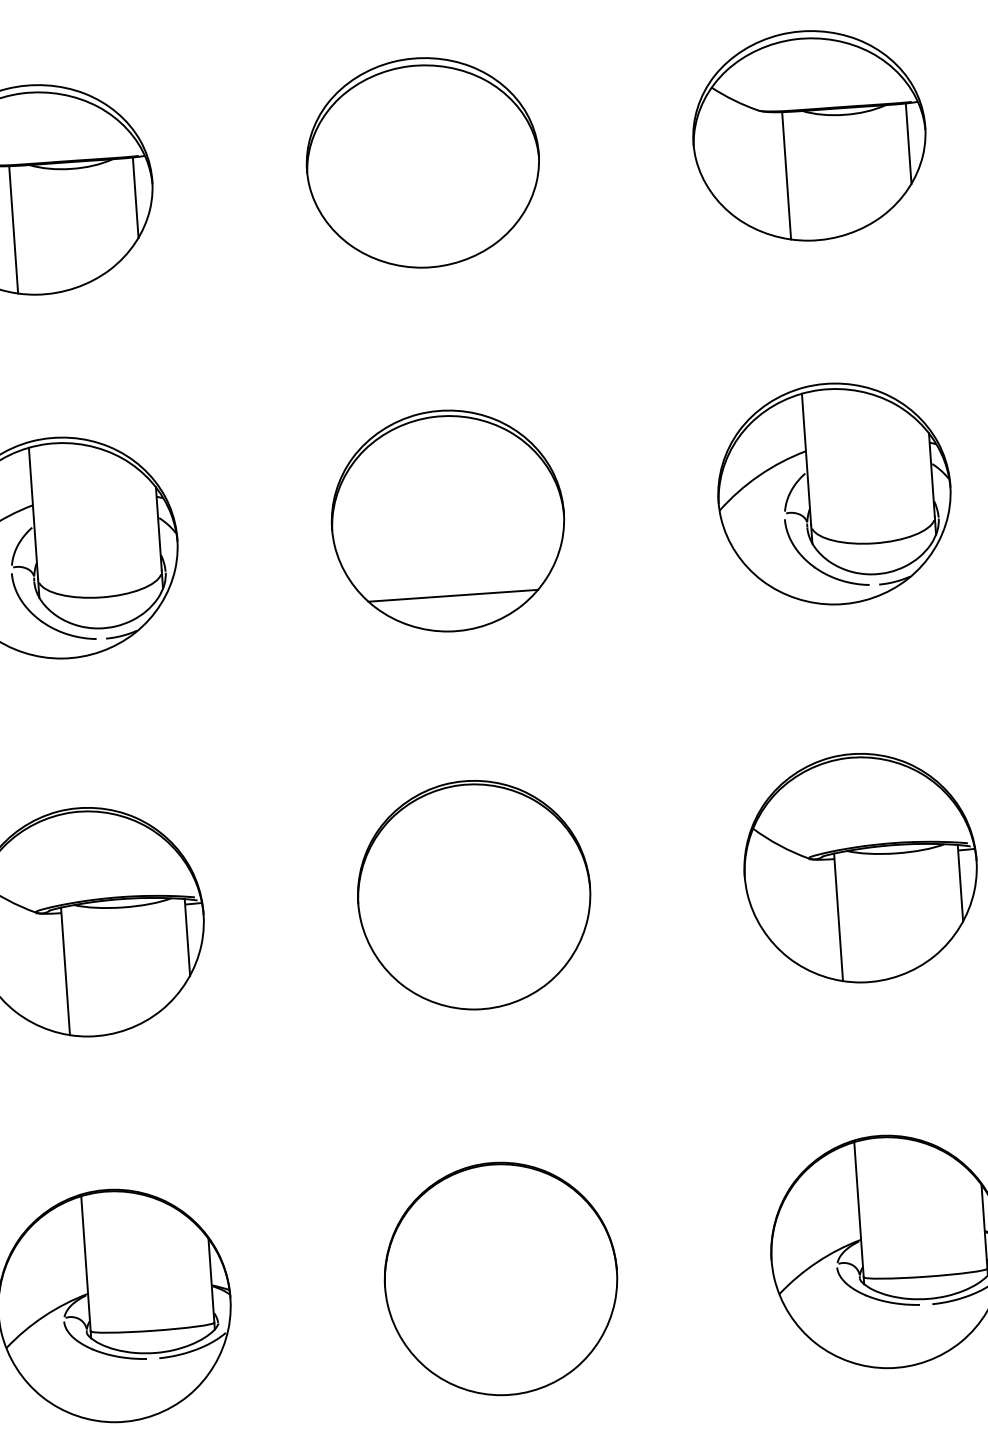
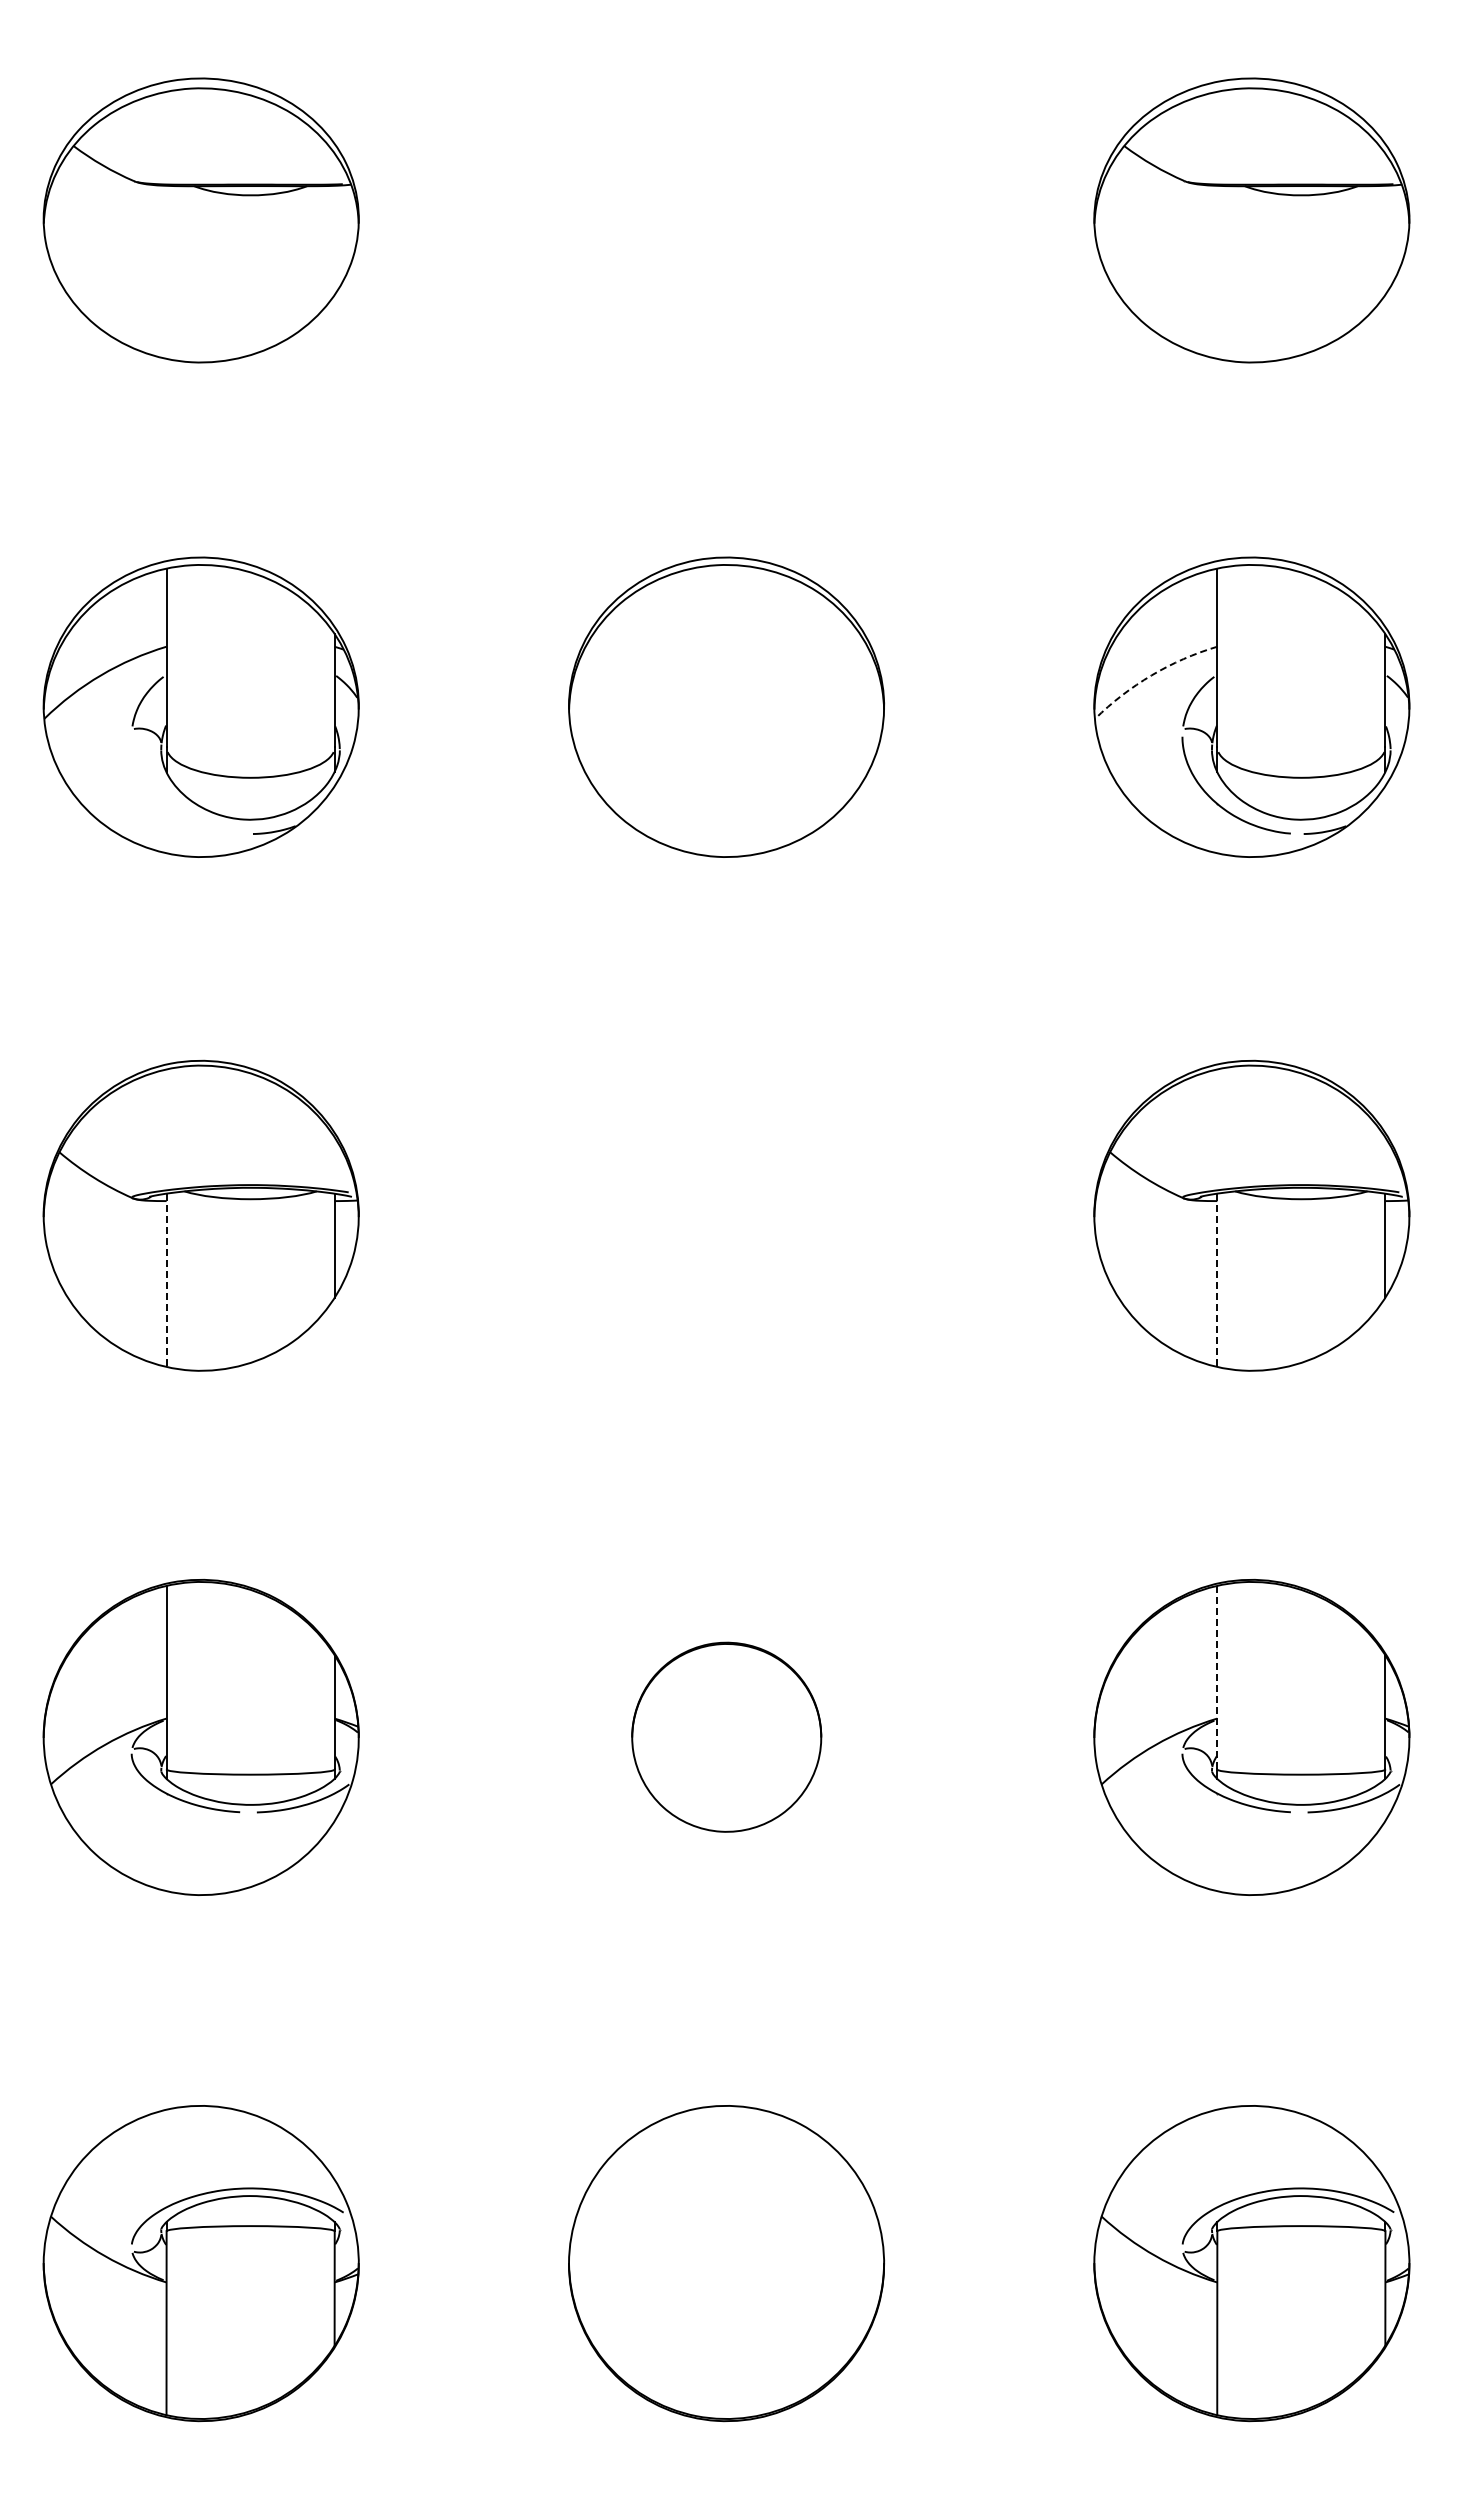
line: (908, 143) -> (1385, 240), removed
part: (422, 162) -> (726, 220), removed
line: (786, 175) -> (1217, 271), removed
line: (135, 197) -> (334, 240), removed
line: (13, 229) -> (166, 271), removed
arc: (758, 475) -> (1151, 675), solid -> dashed
line: (453, 595) -> (726, 808), removed
part: (43, 621) -> (170, 805), removed
part: (474, 894) -> (726, 1215), removed
line: (838, 917) -> (1217, 1280), solid -> dashed
line: (65, 971) -> (166, 1280), solid -> dashed
line: (859, 1209) -> (1217, 1677), solid -> dashed
part: (500, 1278) -> (726, 1736), size x0.6

